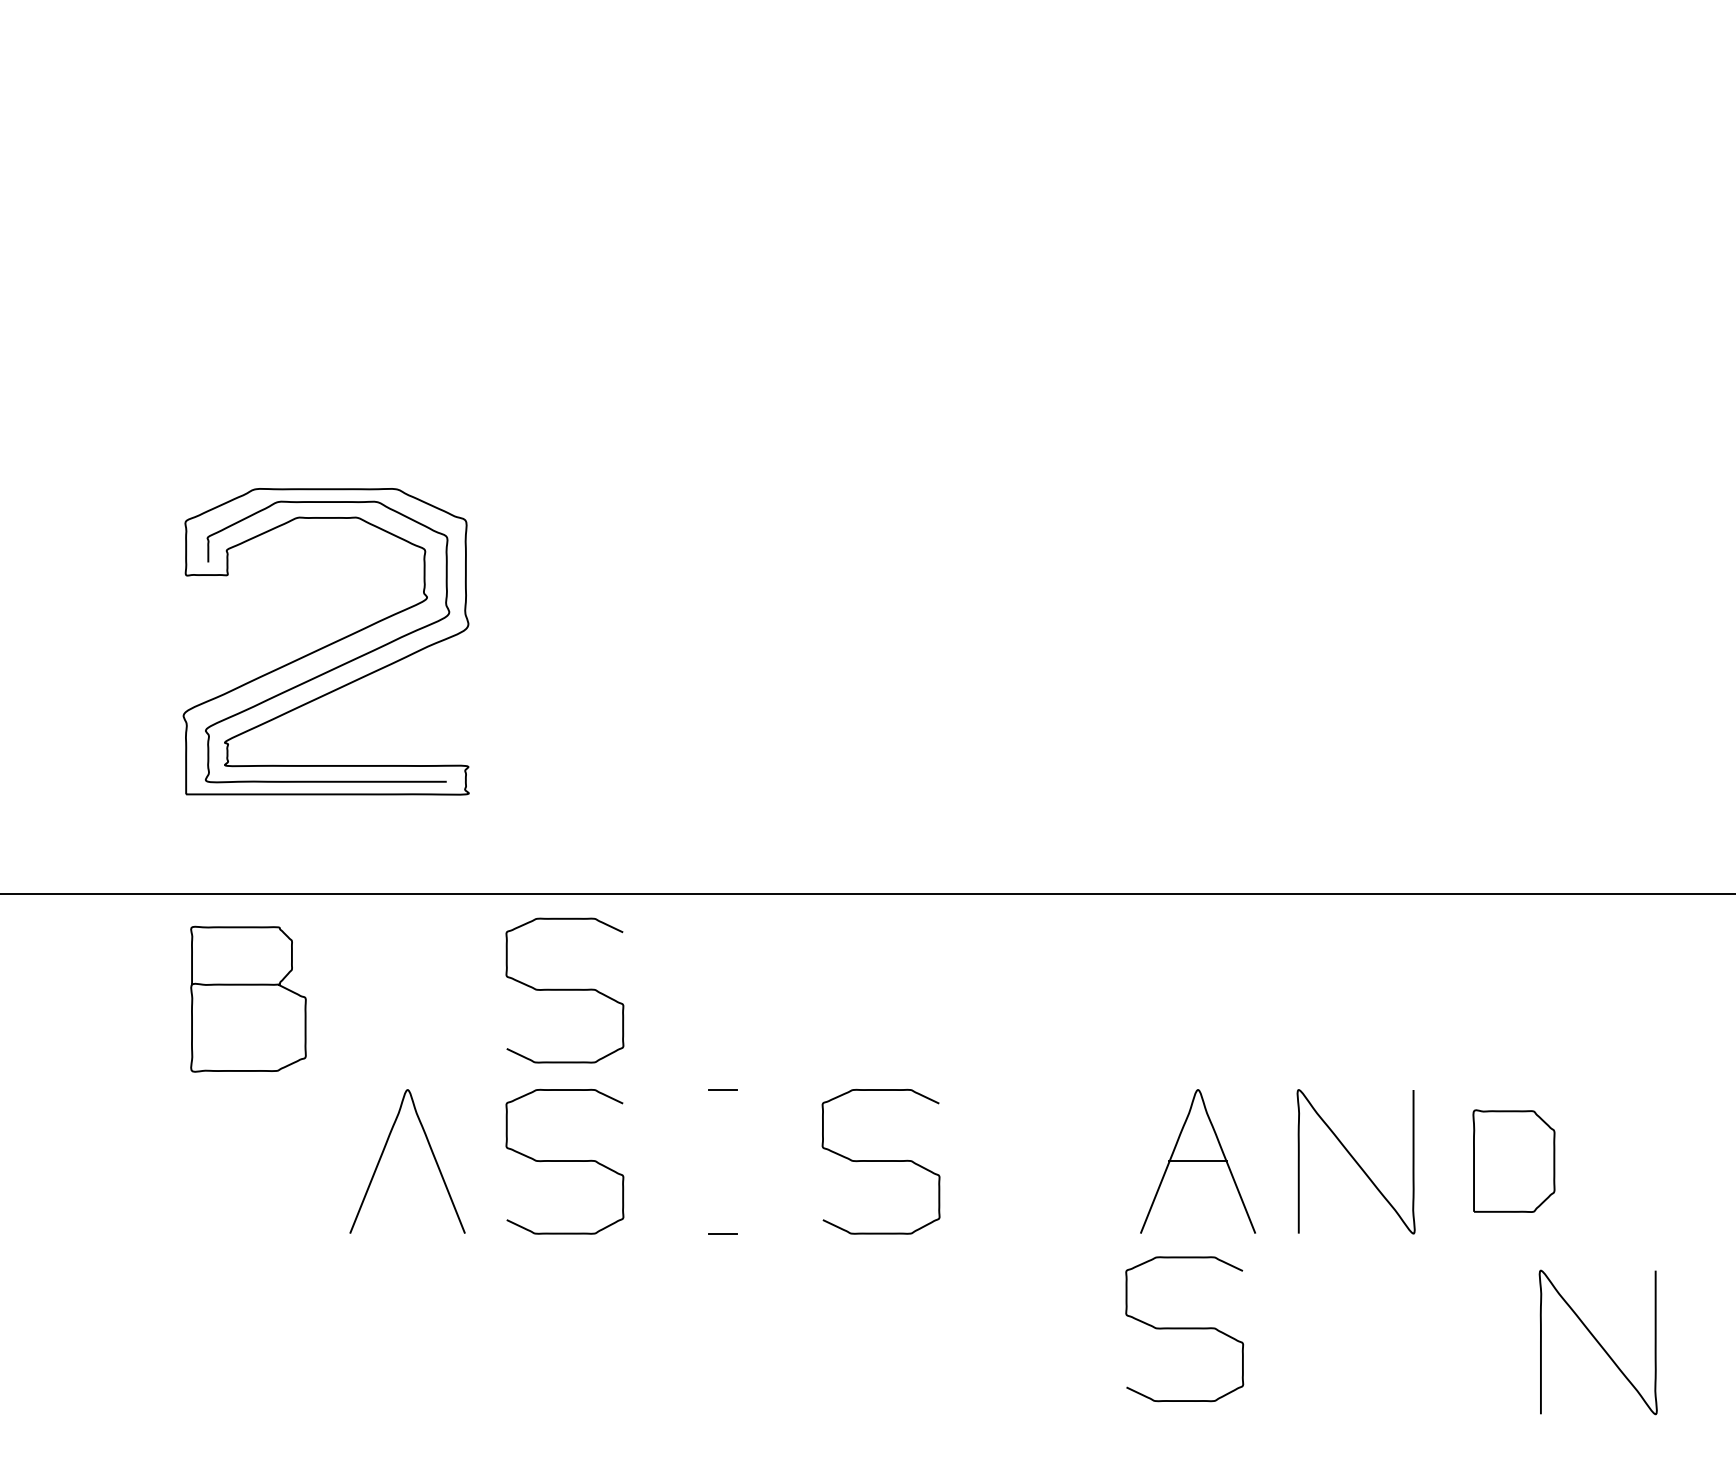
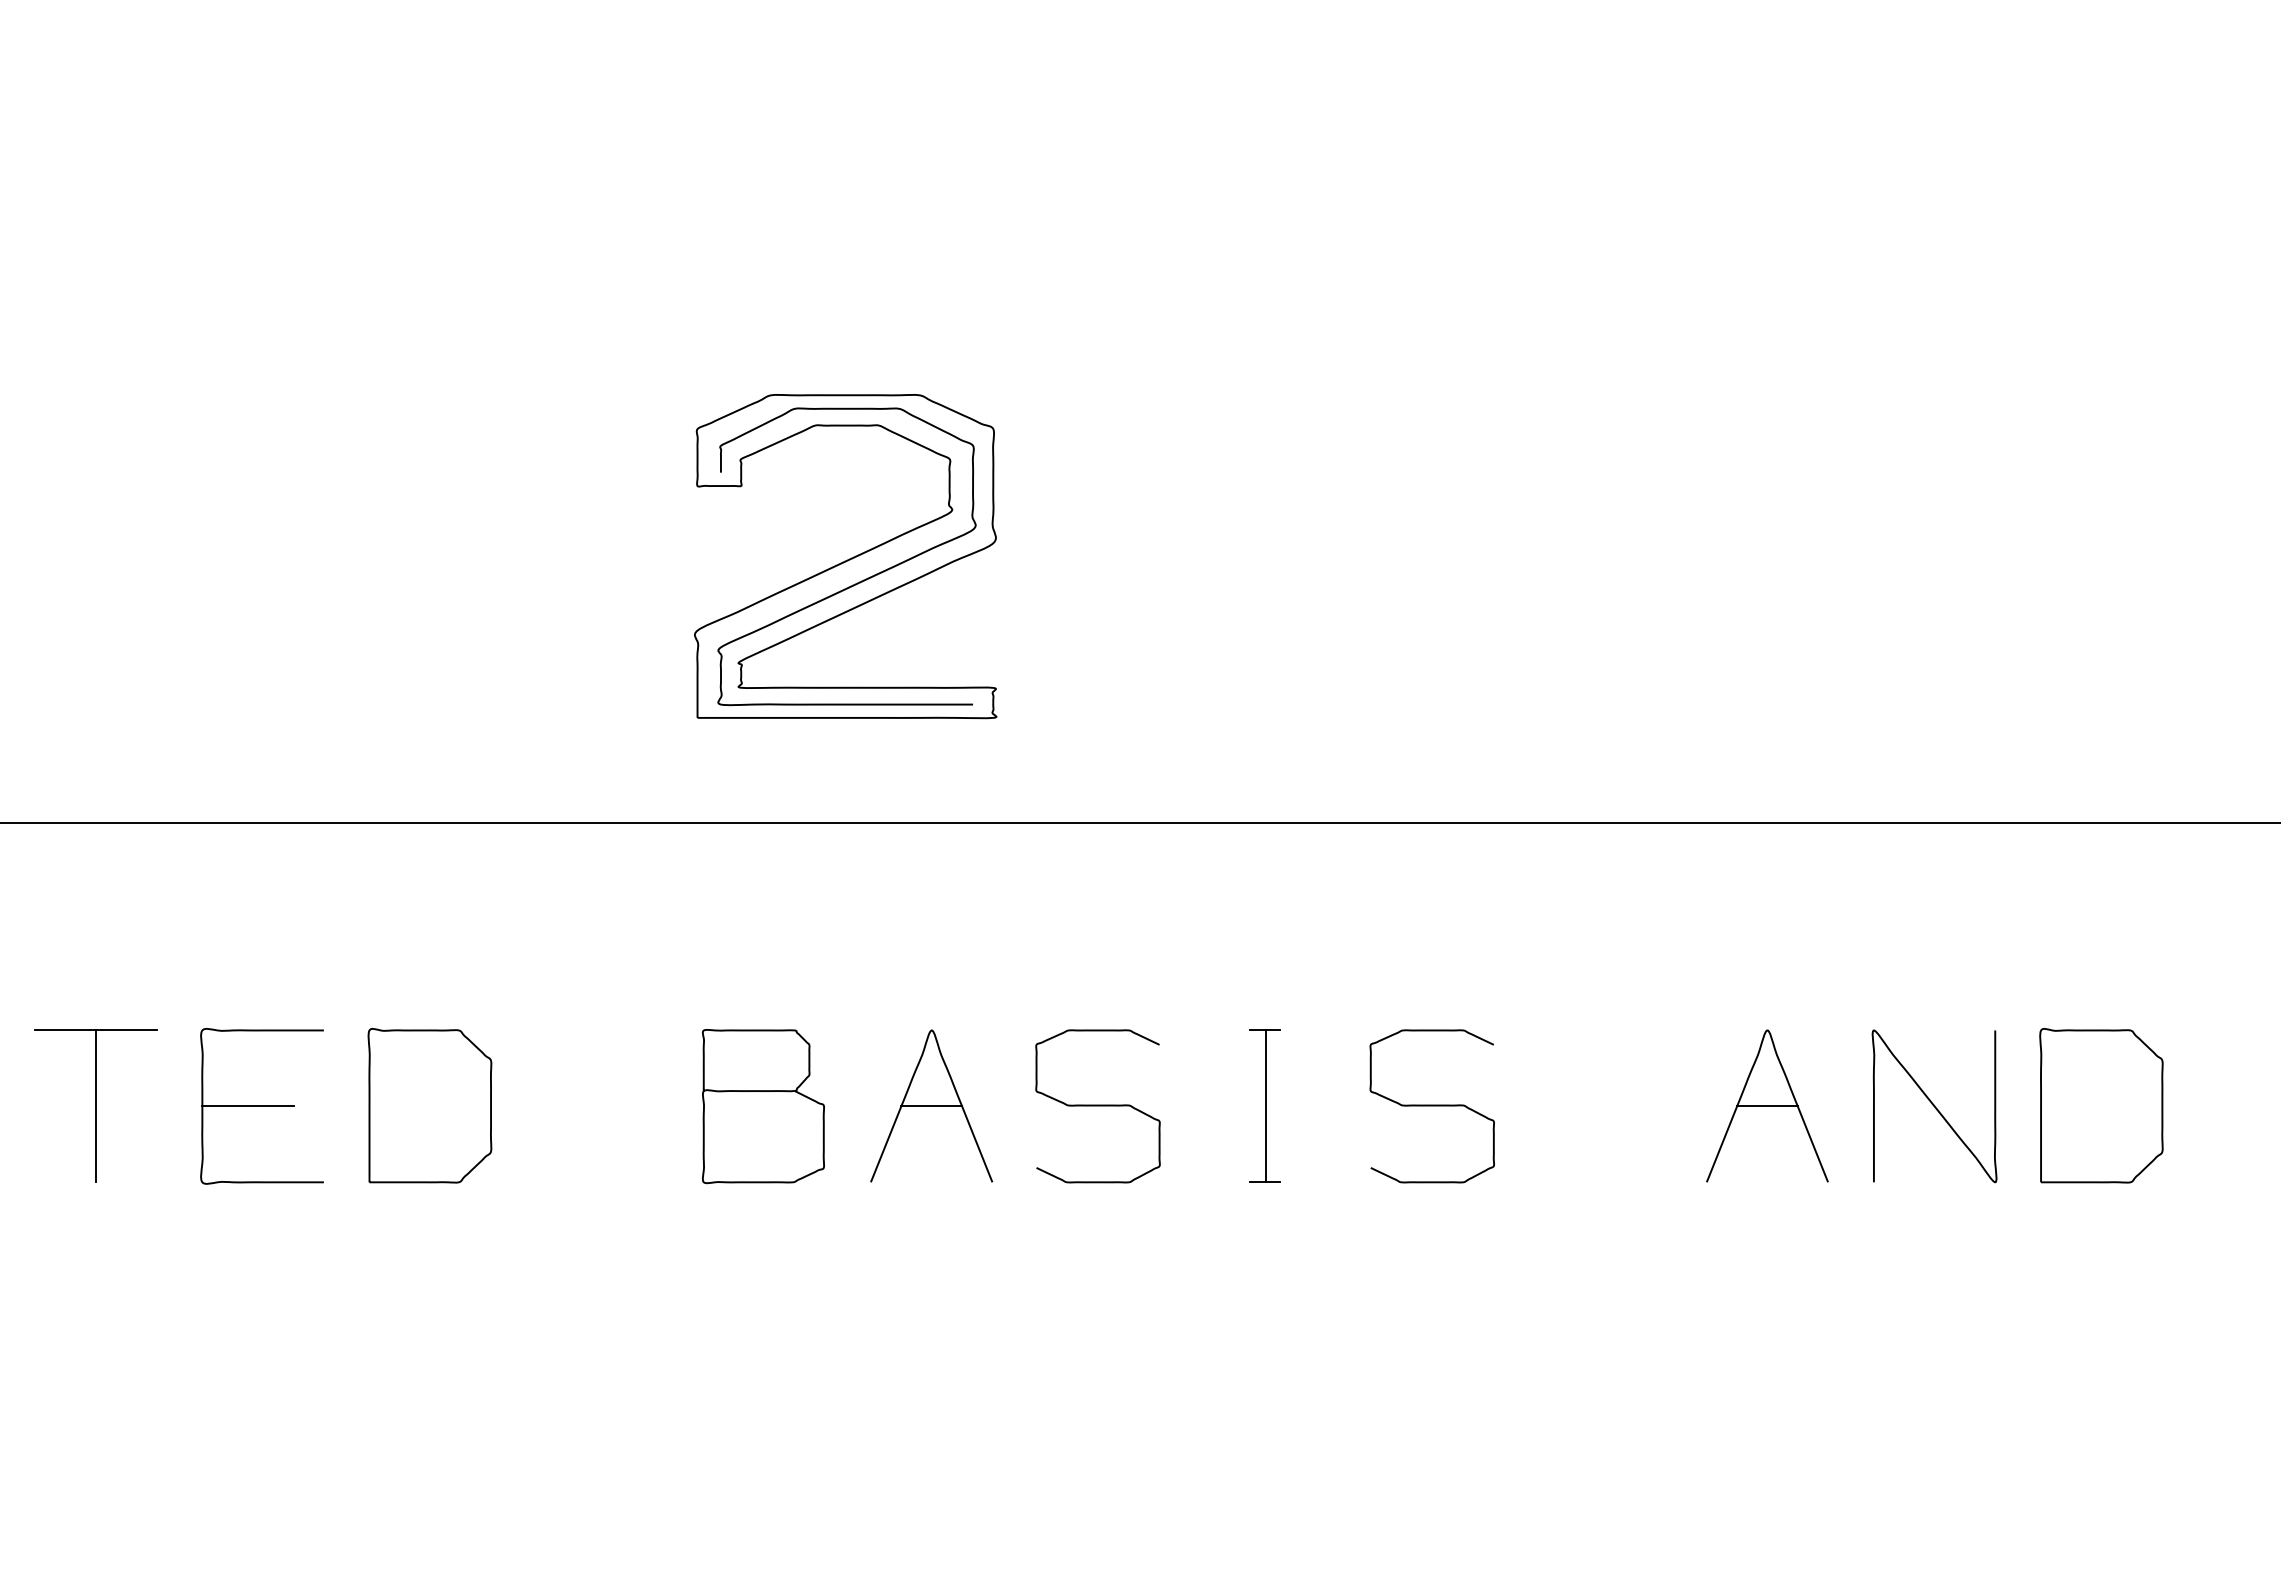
curve: (248, 985) -> (763, 1091), moved
curve: (564, 990) -> (1097, 925), removed
line: (407, 1160) -> (931, 1105), added
part: (1514, 1160) -> (2101, 1105), size x1.43
line: (724, 1161) -> (1266, 1106), added
curve: (1183, 1329) -> (1752, 1283), removed
curve: (1598, 1342) -> (2190, 1297), removed

